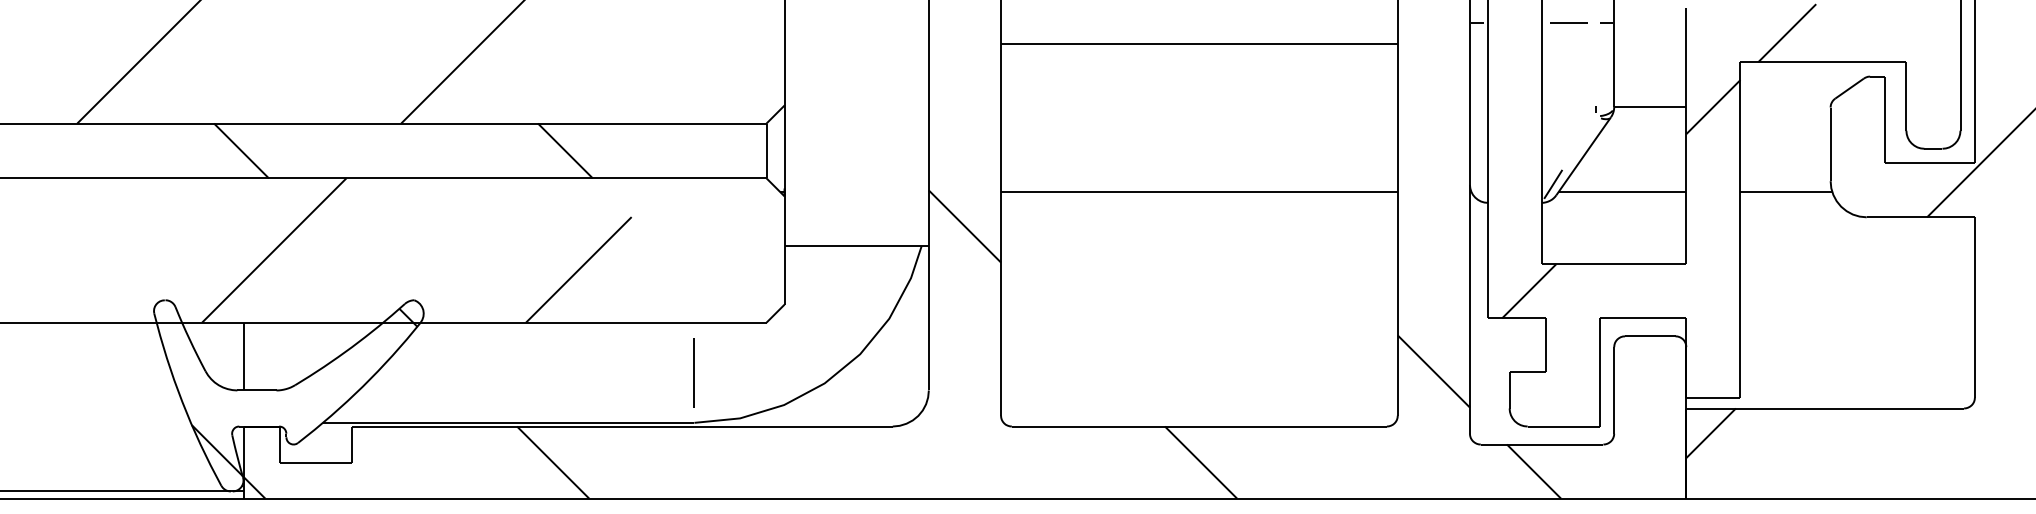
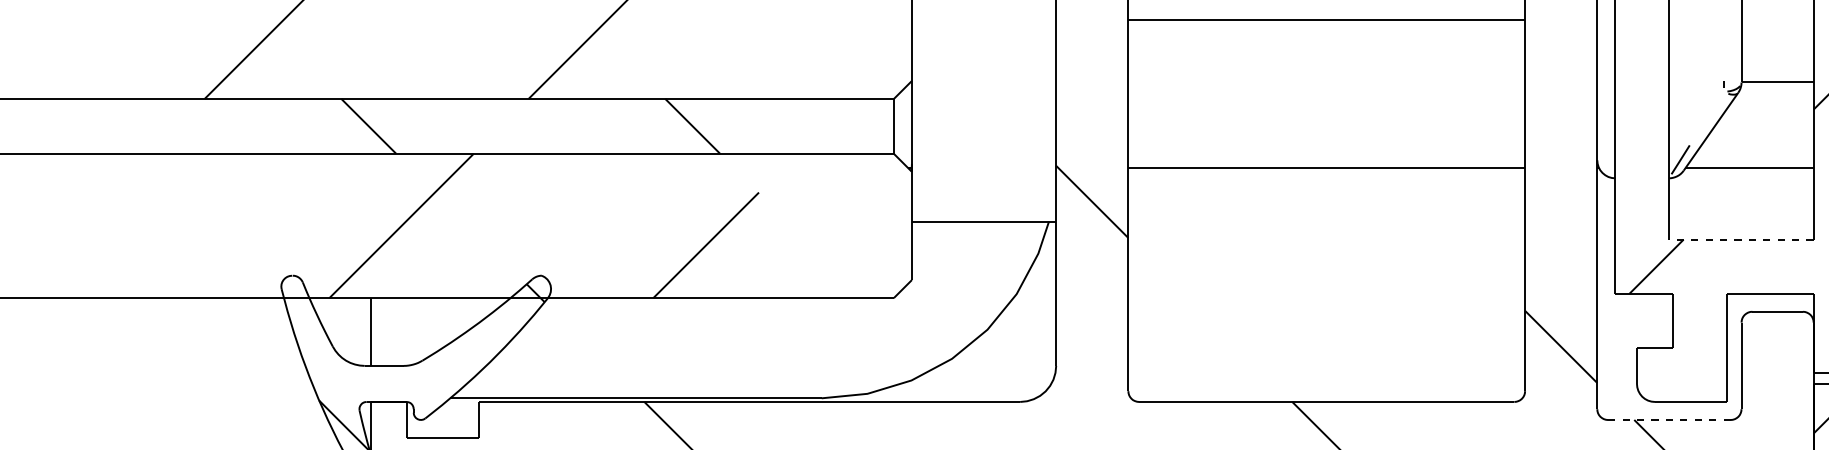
line: (1613, 264) -> (1740, 239), solid -> dashed
line: (693, 372) -> (820, 347), removed
line: (1541, 444) -> (1668, 419), solid -> dashed

